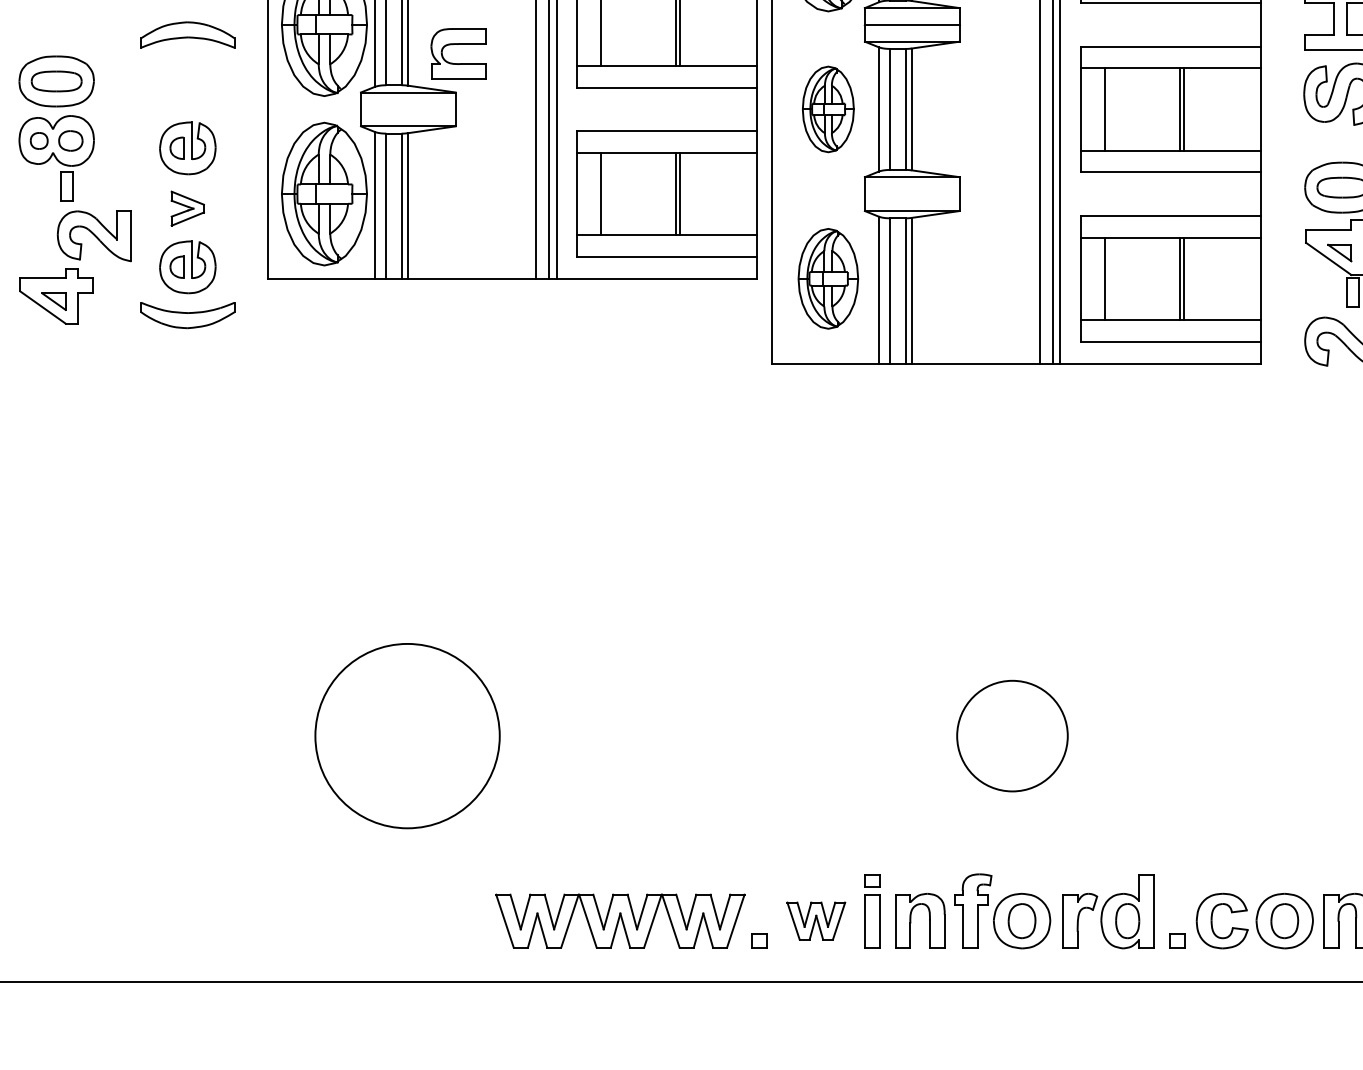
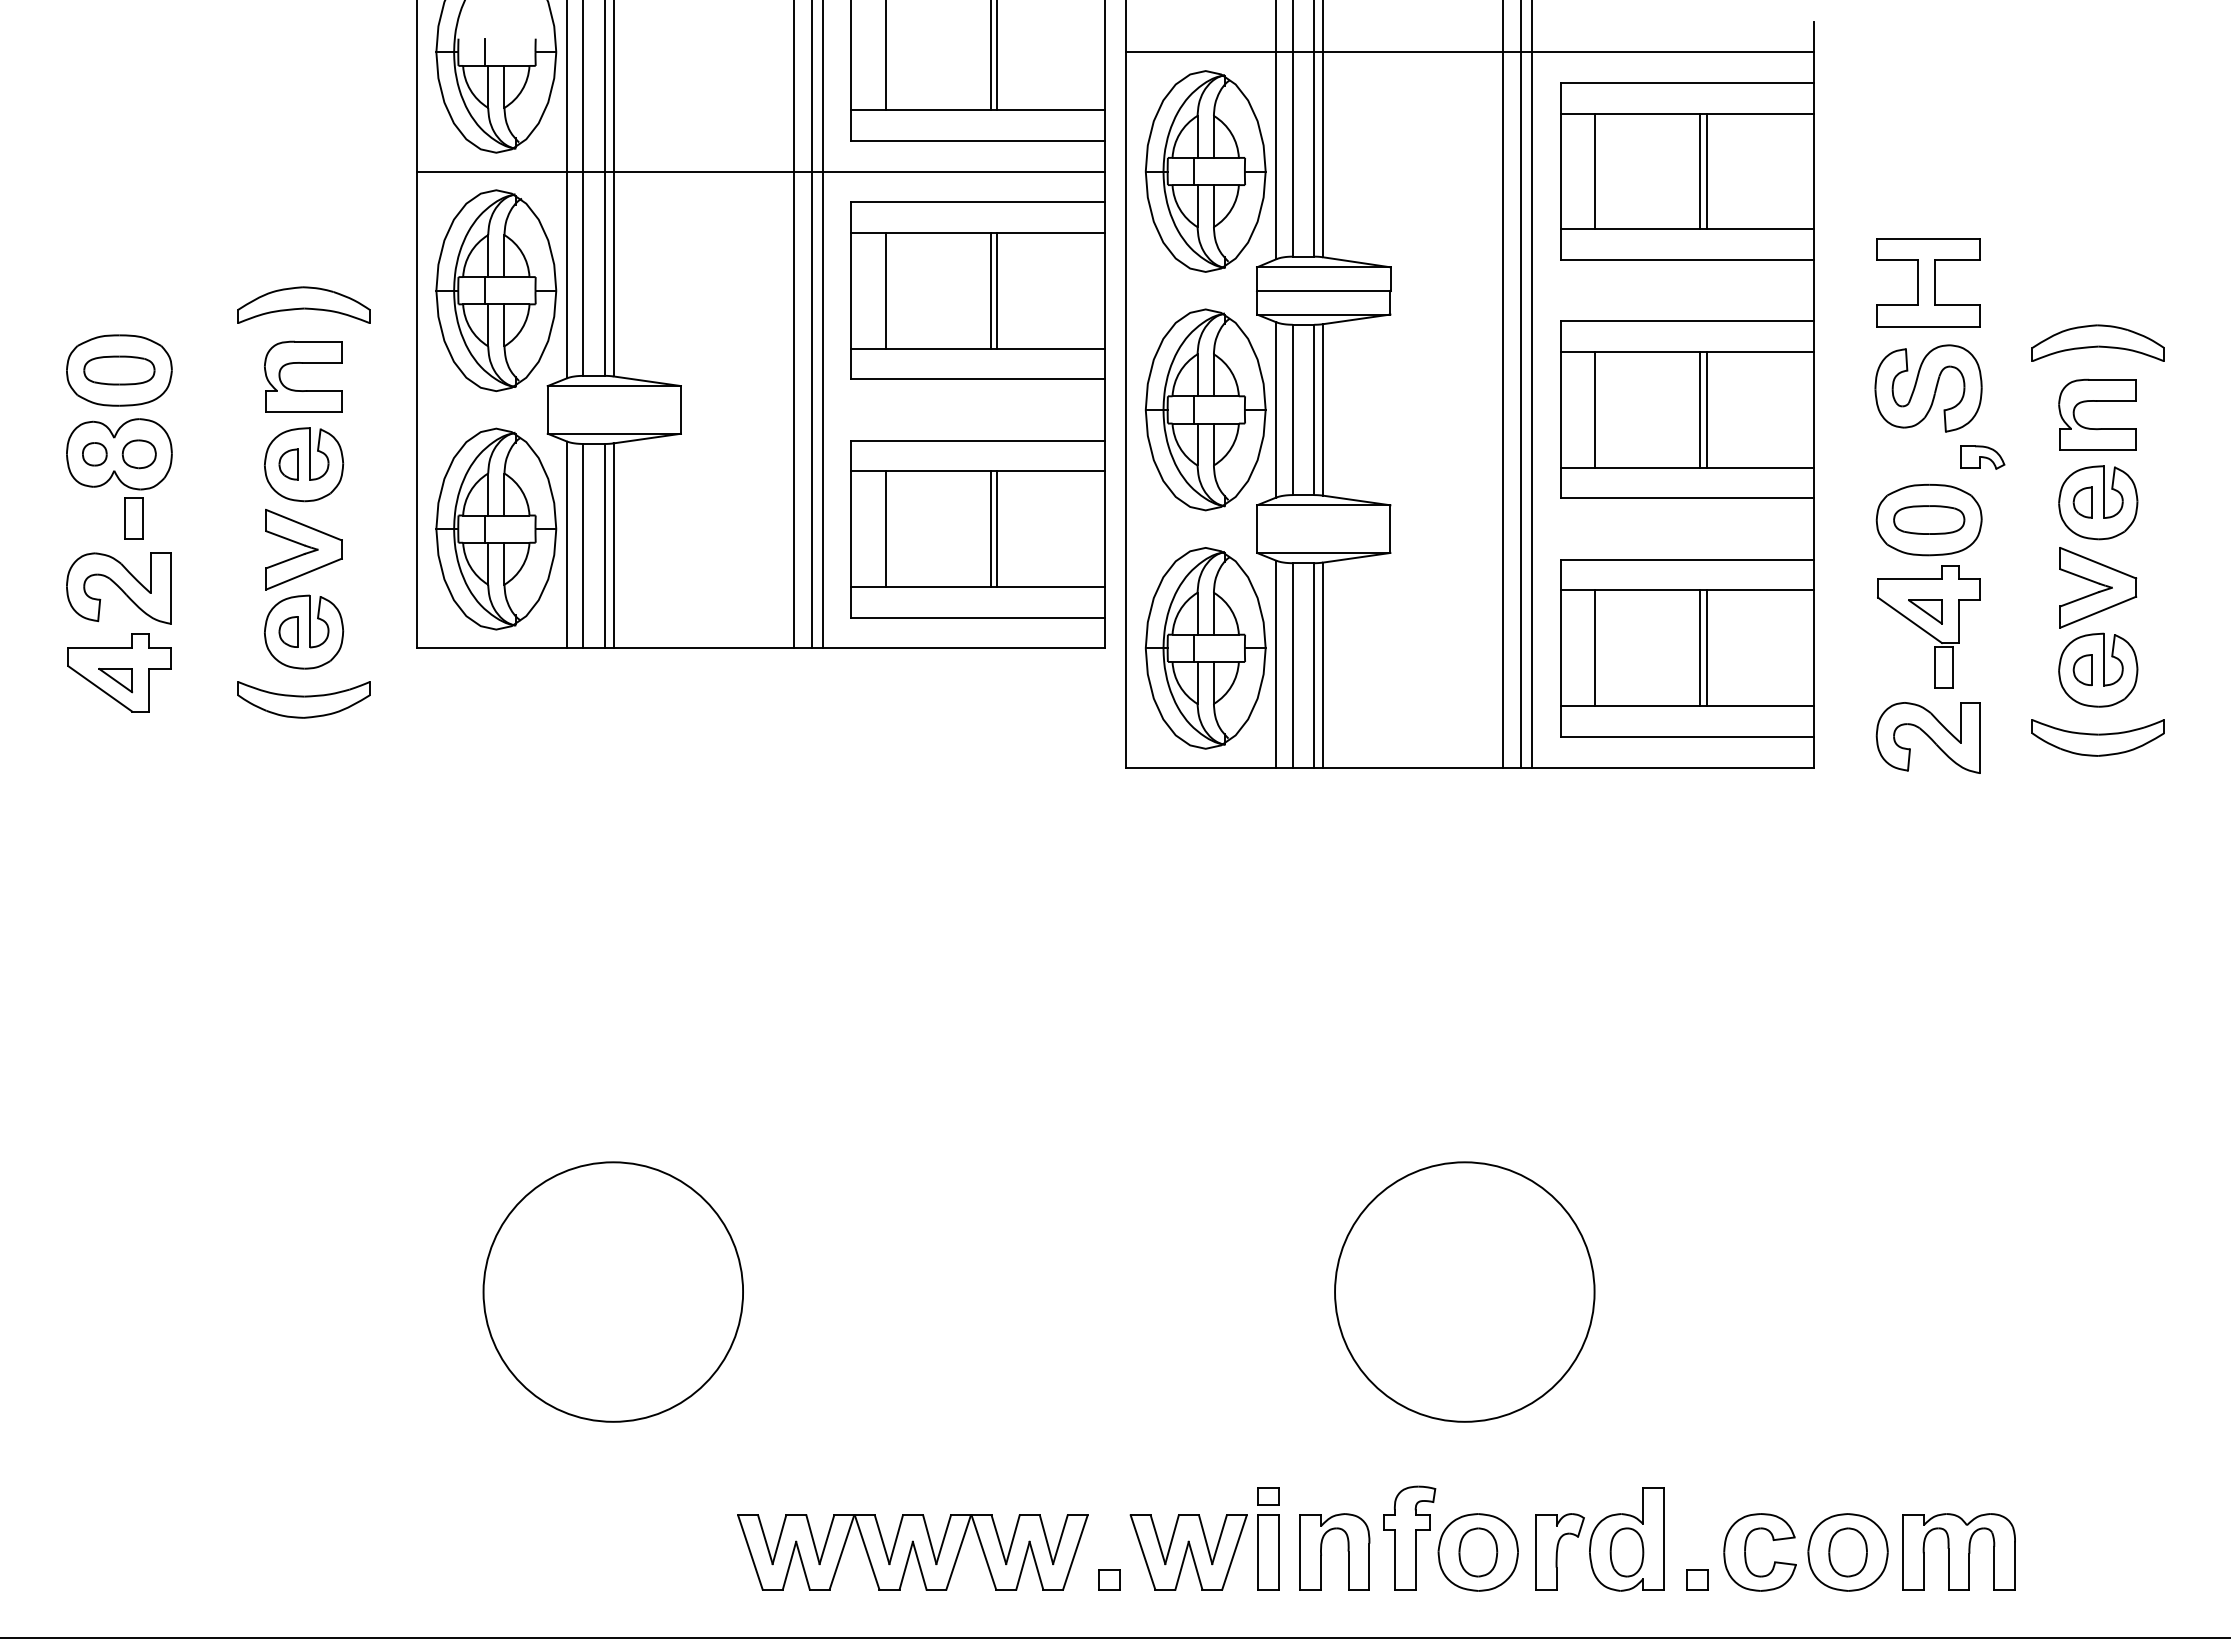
part: (458, 44) -> (303, 363), moved
part: (828, 109) -> (1205, 409), size x1.67
part: (187, 208) -> (303, 549), size x1.67
part: (94, 236) -> (118, 588), moved
part: (828, 278) -> (1205, 648), size x1.43
circle: (1012, 735) -> (1464, 1291), size x1.67
part: (816, 921) -> (1188, 1552), size x1.43

